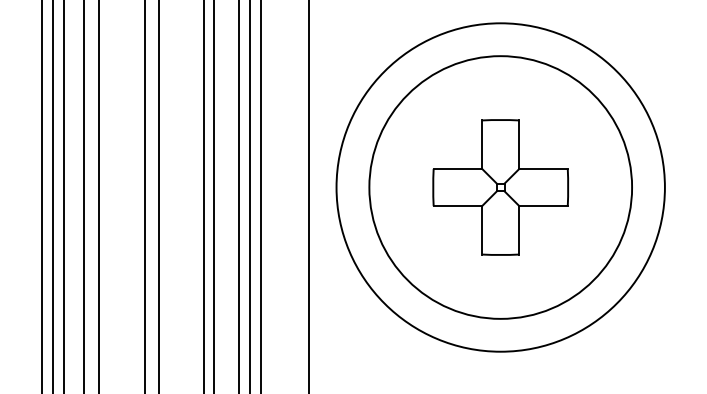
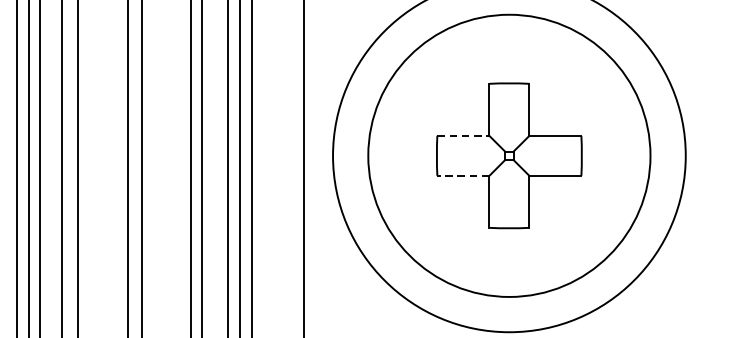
line: (458, 168) -> (464, 135), solid -> dashed
line: (457, 206) -> (462, 176), solid -> dashed

